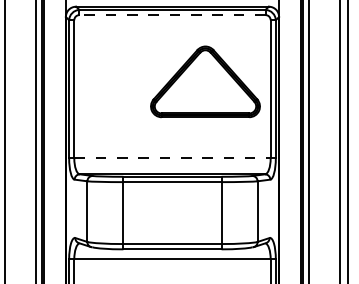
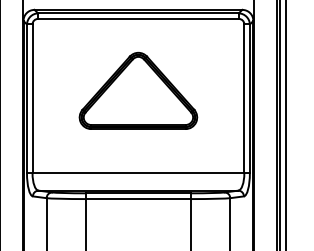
line: (172, 15) -> (138, 19), dashed -> solid
part: (205, 81) -> (138, 90), moved
line: (172, 158) -> (138, 173), dashed -> solid

